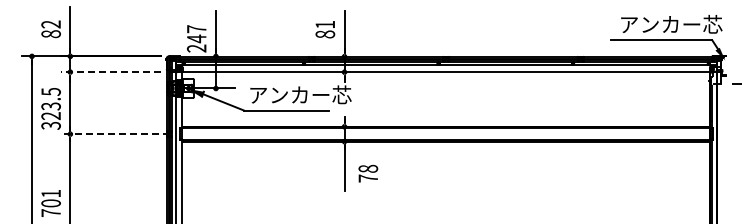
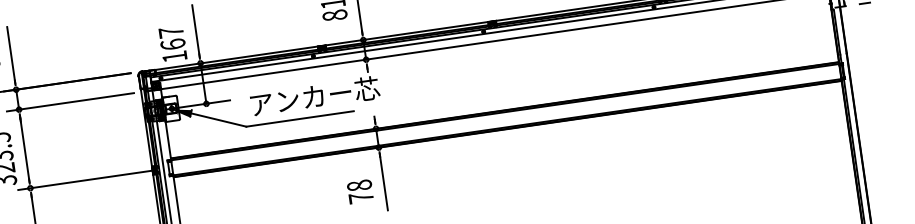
text: (196, 43) -> (173, 50), 247 -> 167
line: (110, 72) -> (69, 102), dashed -> solid
line: (115, 134) -> (87, 180), dashed -> solid
text: (368, 173) -> (360, 191), moved

